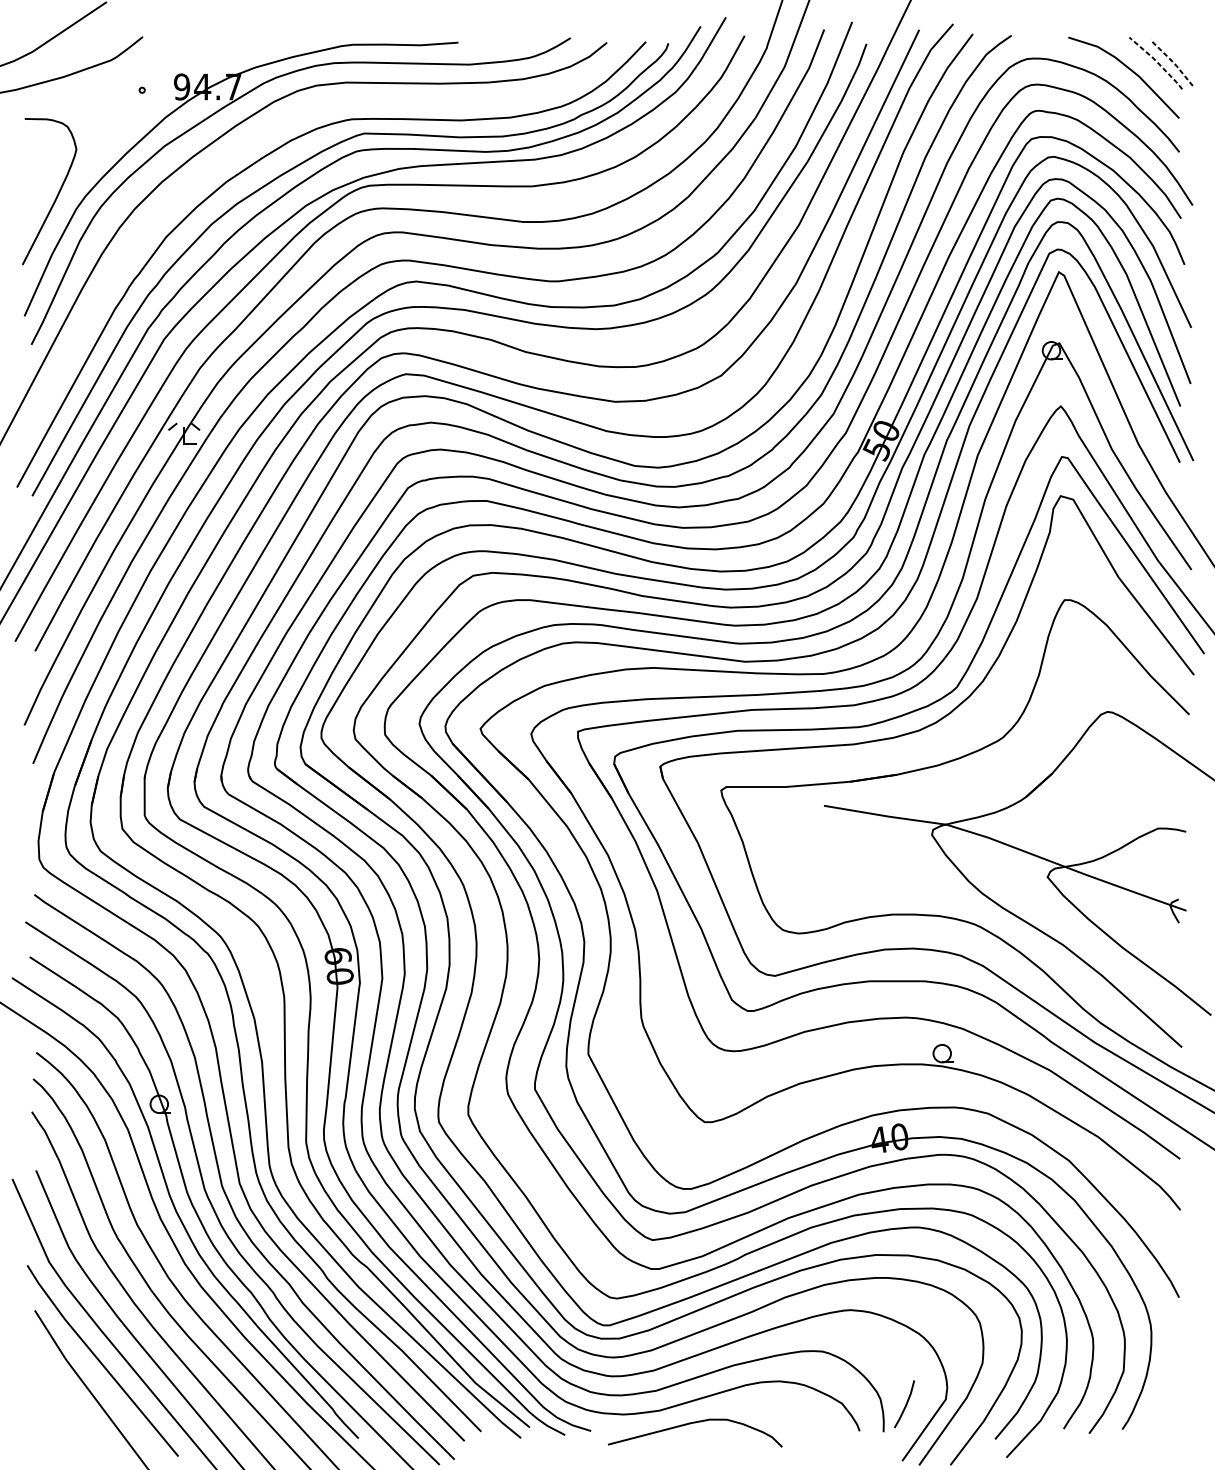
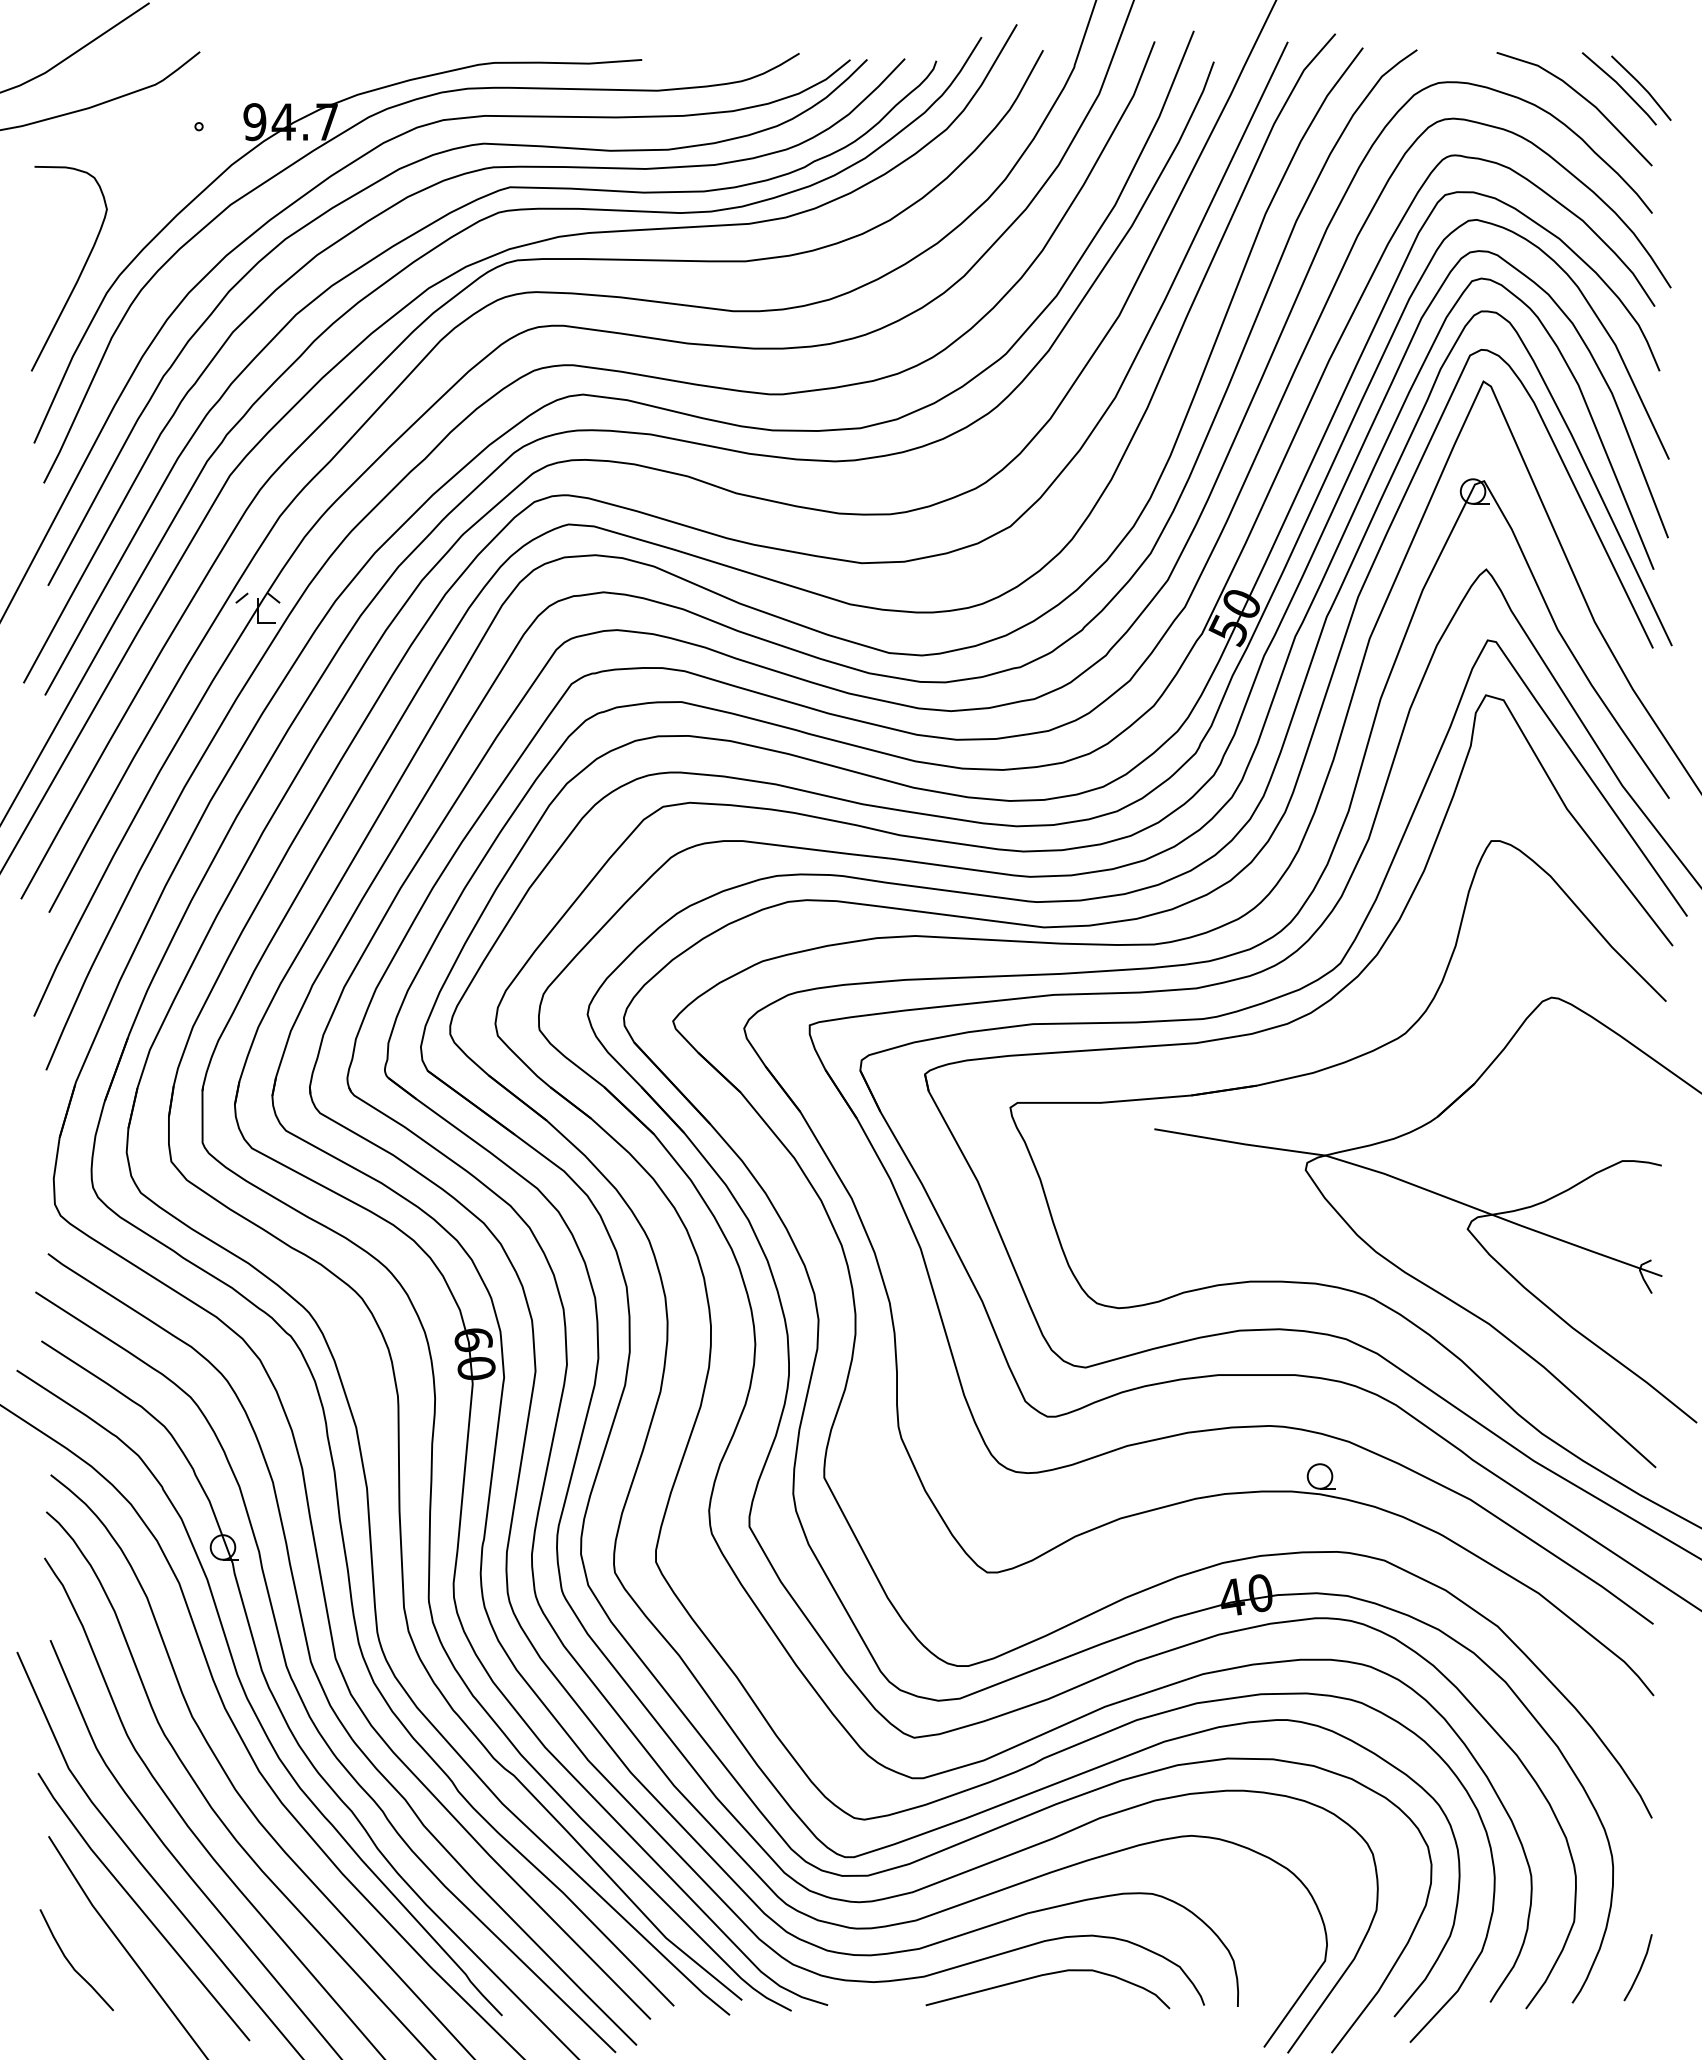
line: (1156, 61) -> (1620, 86), dashed -> solid
line: (1173, 62) -> (1643, 87), dashed -> solid
curve: (271, 129) -> (380, 181), added
curve: (51, 1401) -> (71, 1963), added
line: (905, 1404) -> (1639, 1968), moved
curve: (694, 1423) -> (1047, 1975), moved

